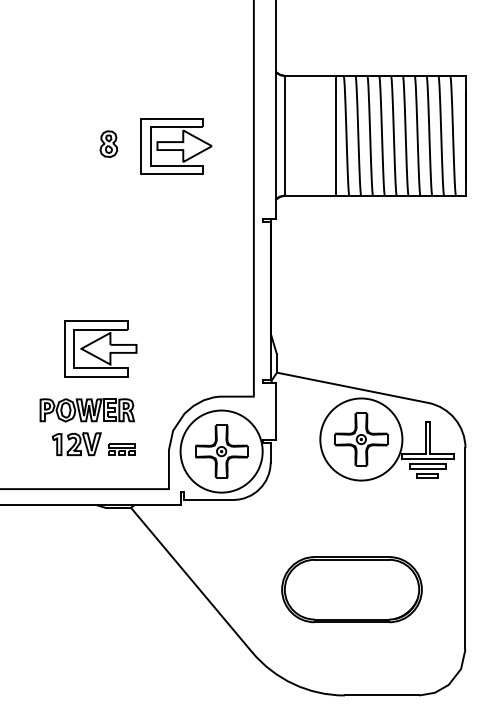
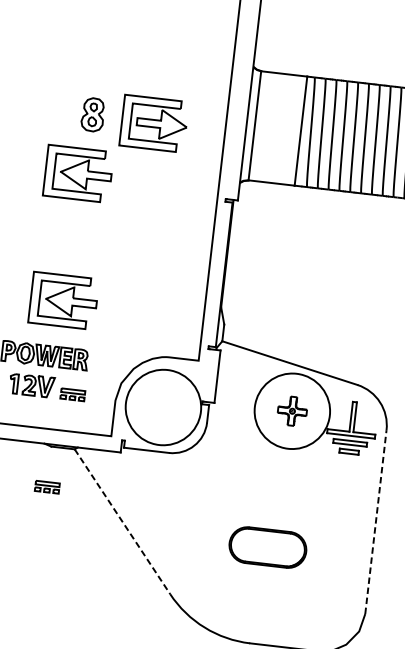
part: (108, 143) -> (92, 114), size x1.4
part: (100, 209) -> (78, 173), added
part: (361, 439) -> (292, 411), size x0.6
part: (221, 451) -> (163, 407), removed
line: (465, 548) -> (375, 521), solid -> dashed
part: (105, 552) -> (46, 487), added
line: (191, 580) -> (122, 522), solid -> dashed
part: (351, 589) -> (267, 547), size x0.6

